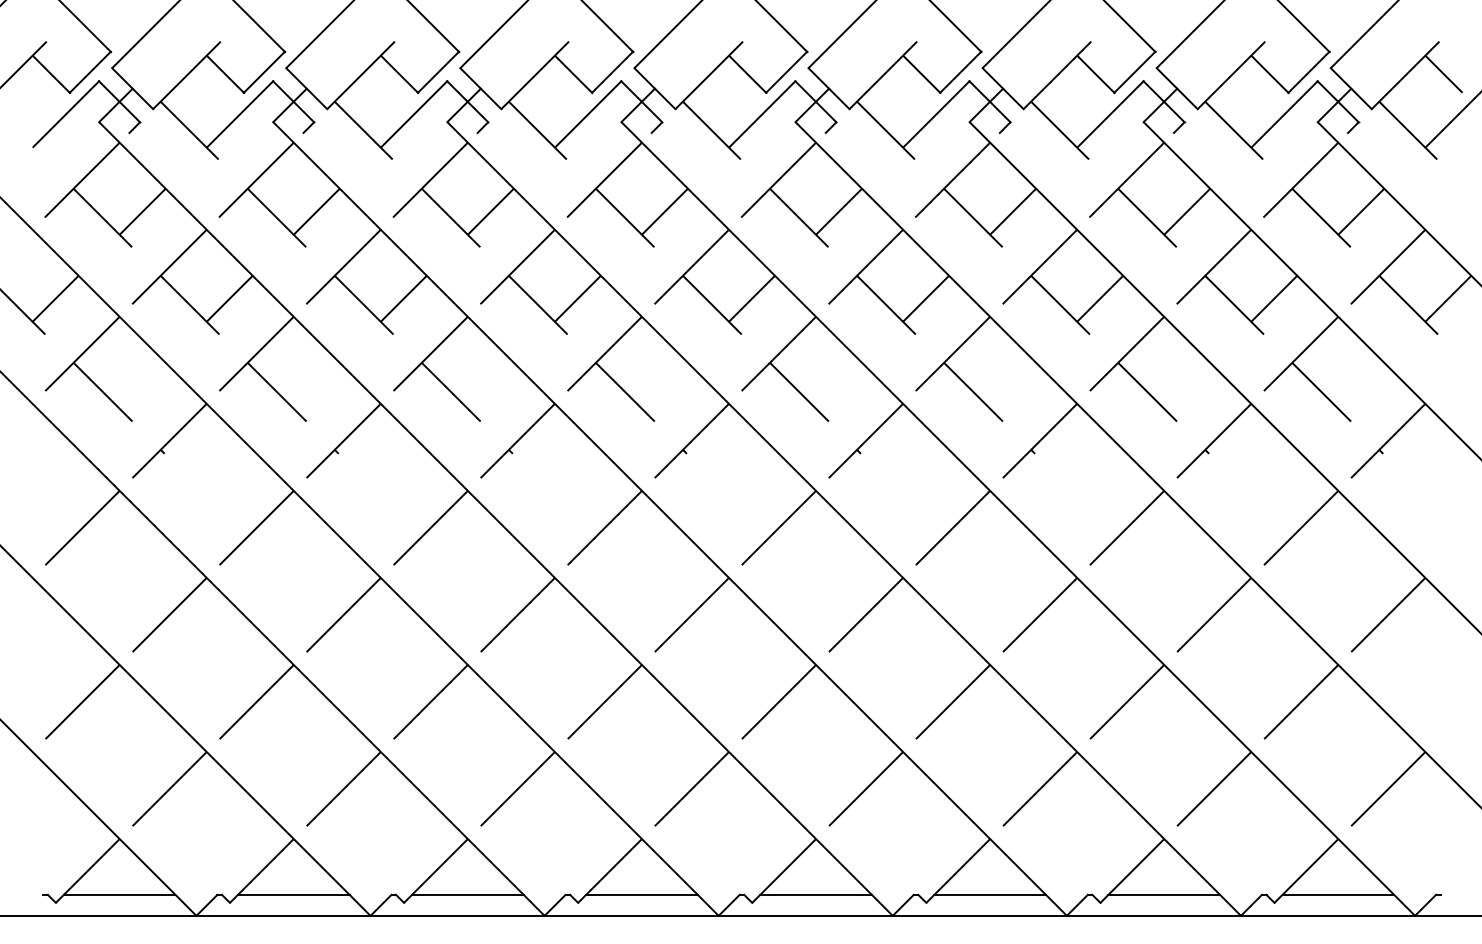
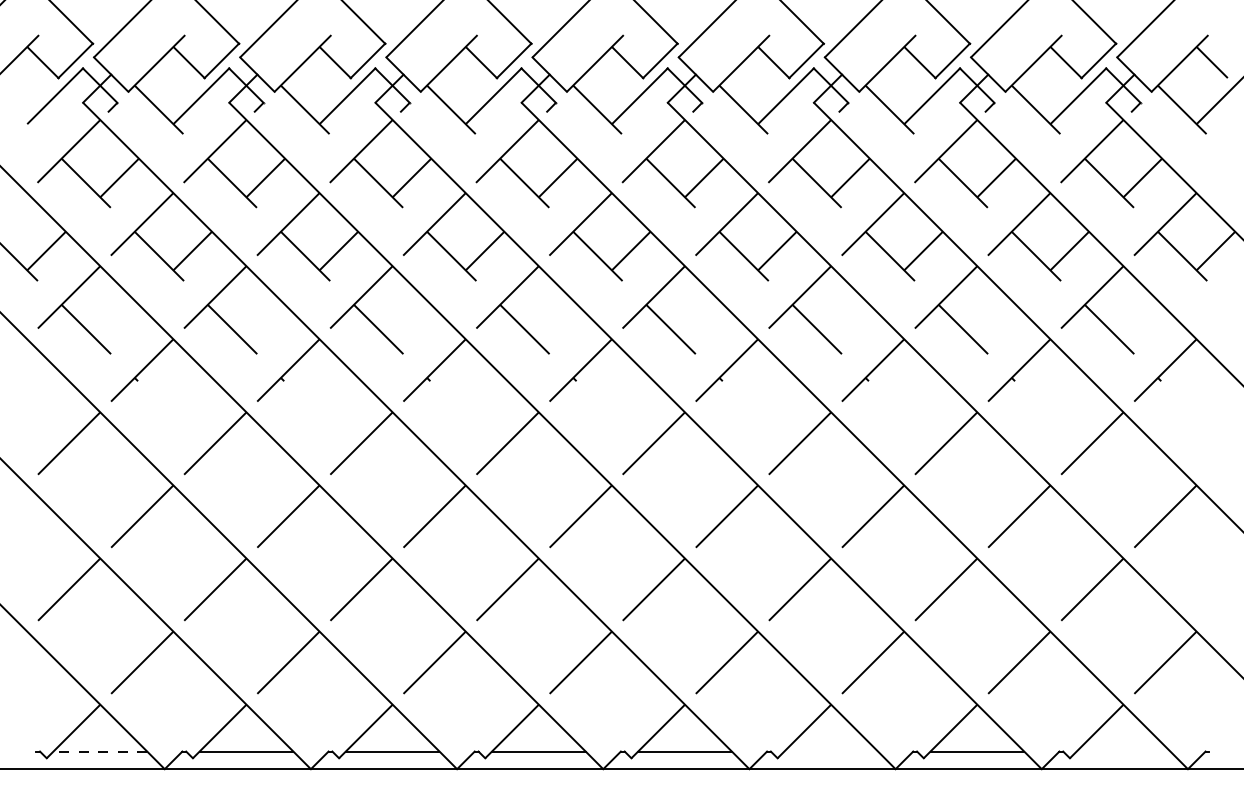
line: (119, 894) -> (100, 751), solid -> dashed
line: (989, 894) -> (830, 751), removed
line: (1338, 894) -> (1123, 751), removed

